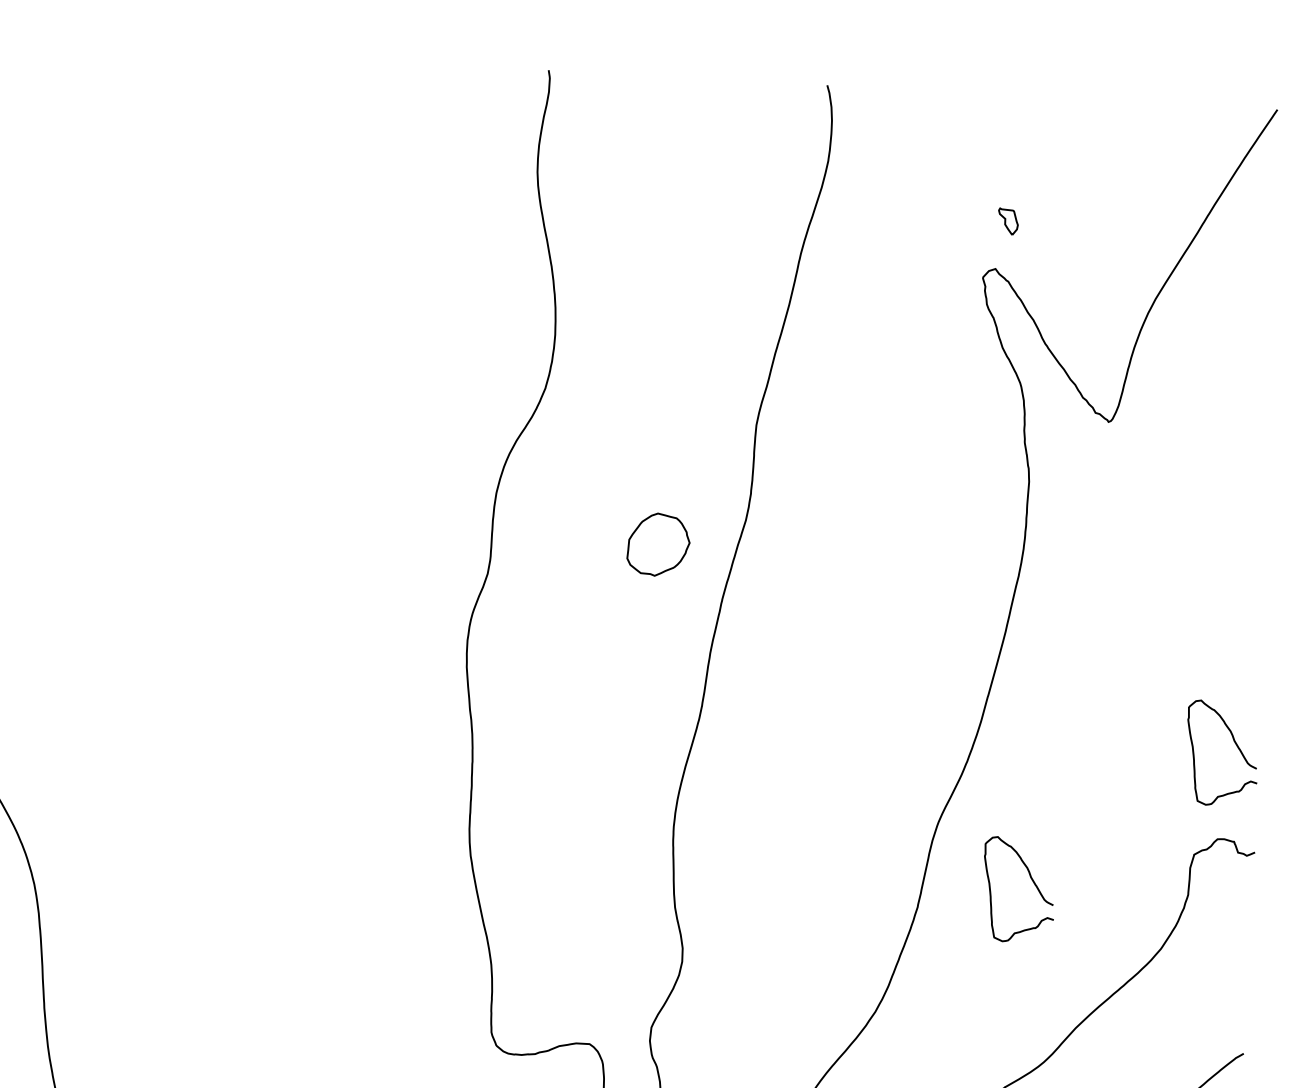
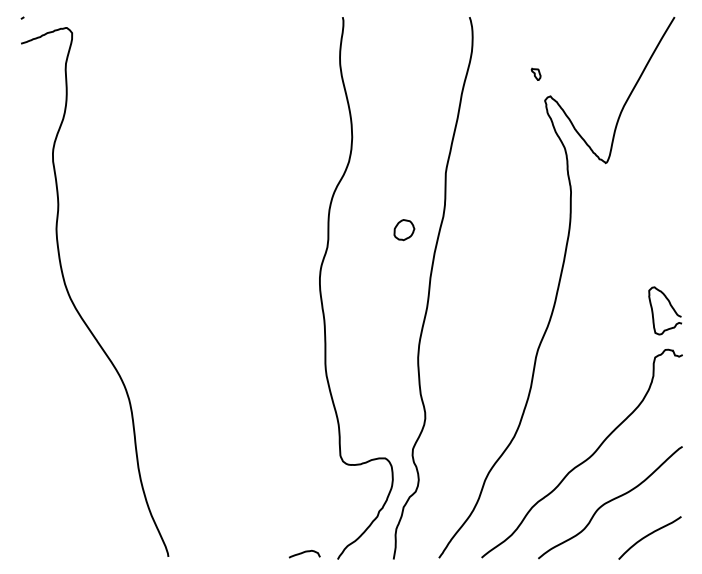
part: (1006, 219) -> (535, 73), moved
part: (658, 546) -> (404, 230), size x0.71
curve: (1030, 881) -> (581, 373), removed

